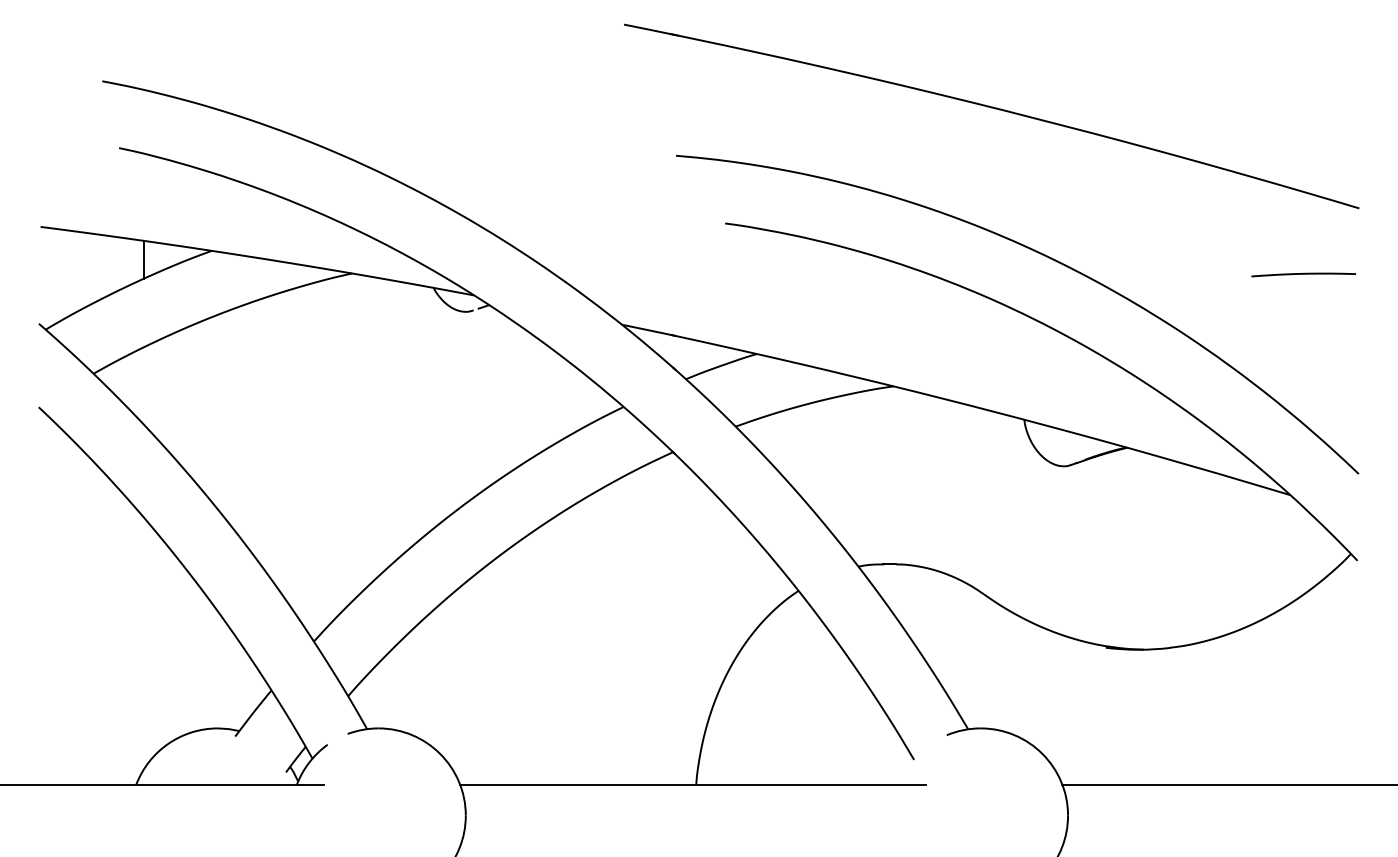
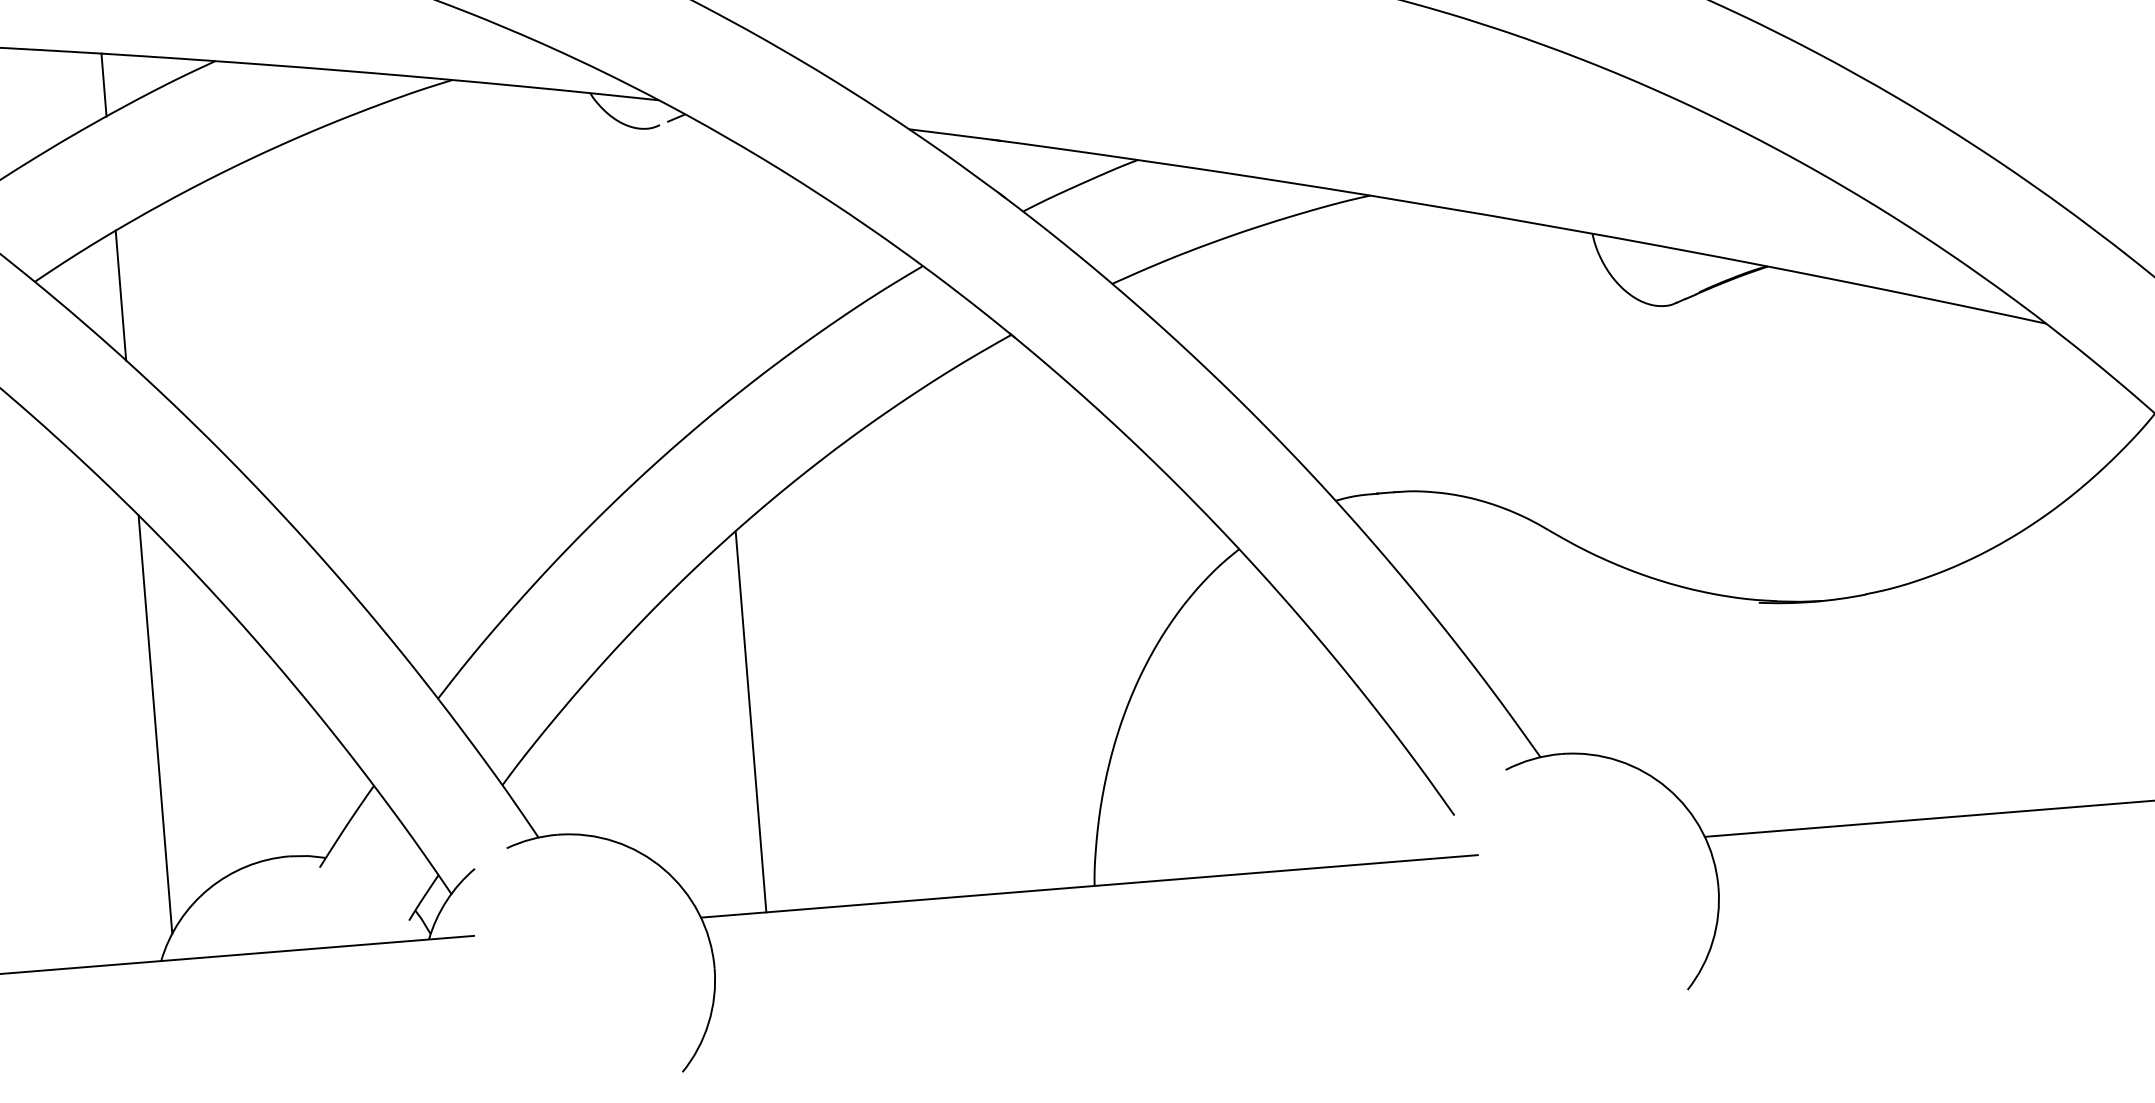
line: (144, 386) -> (121, 296), added
line: (144, 643) -> (155, 724), added
line: (499, 670) -> (751, 722), added

